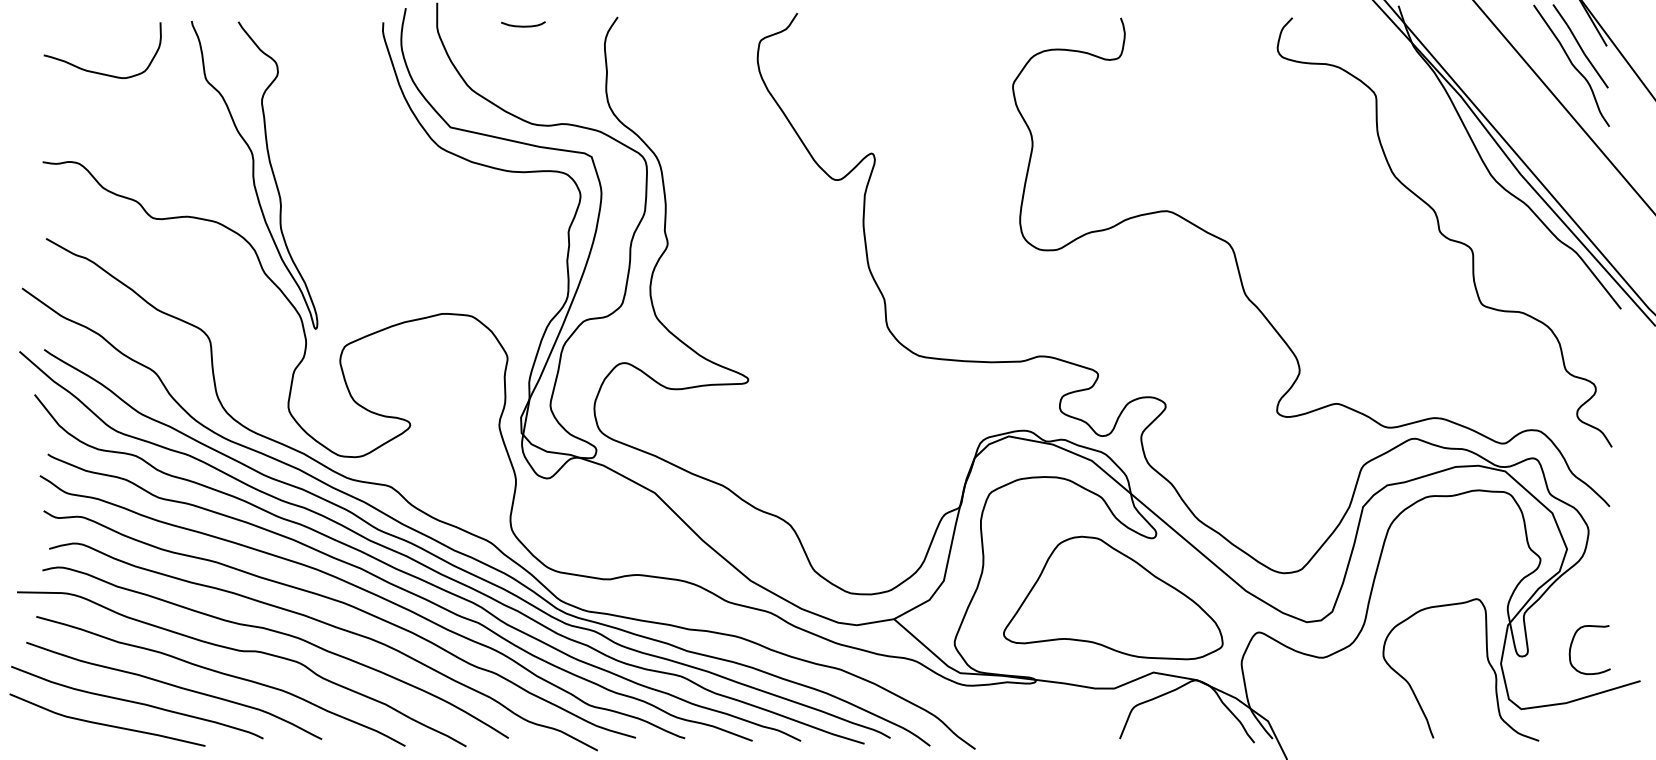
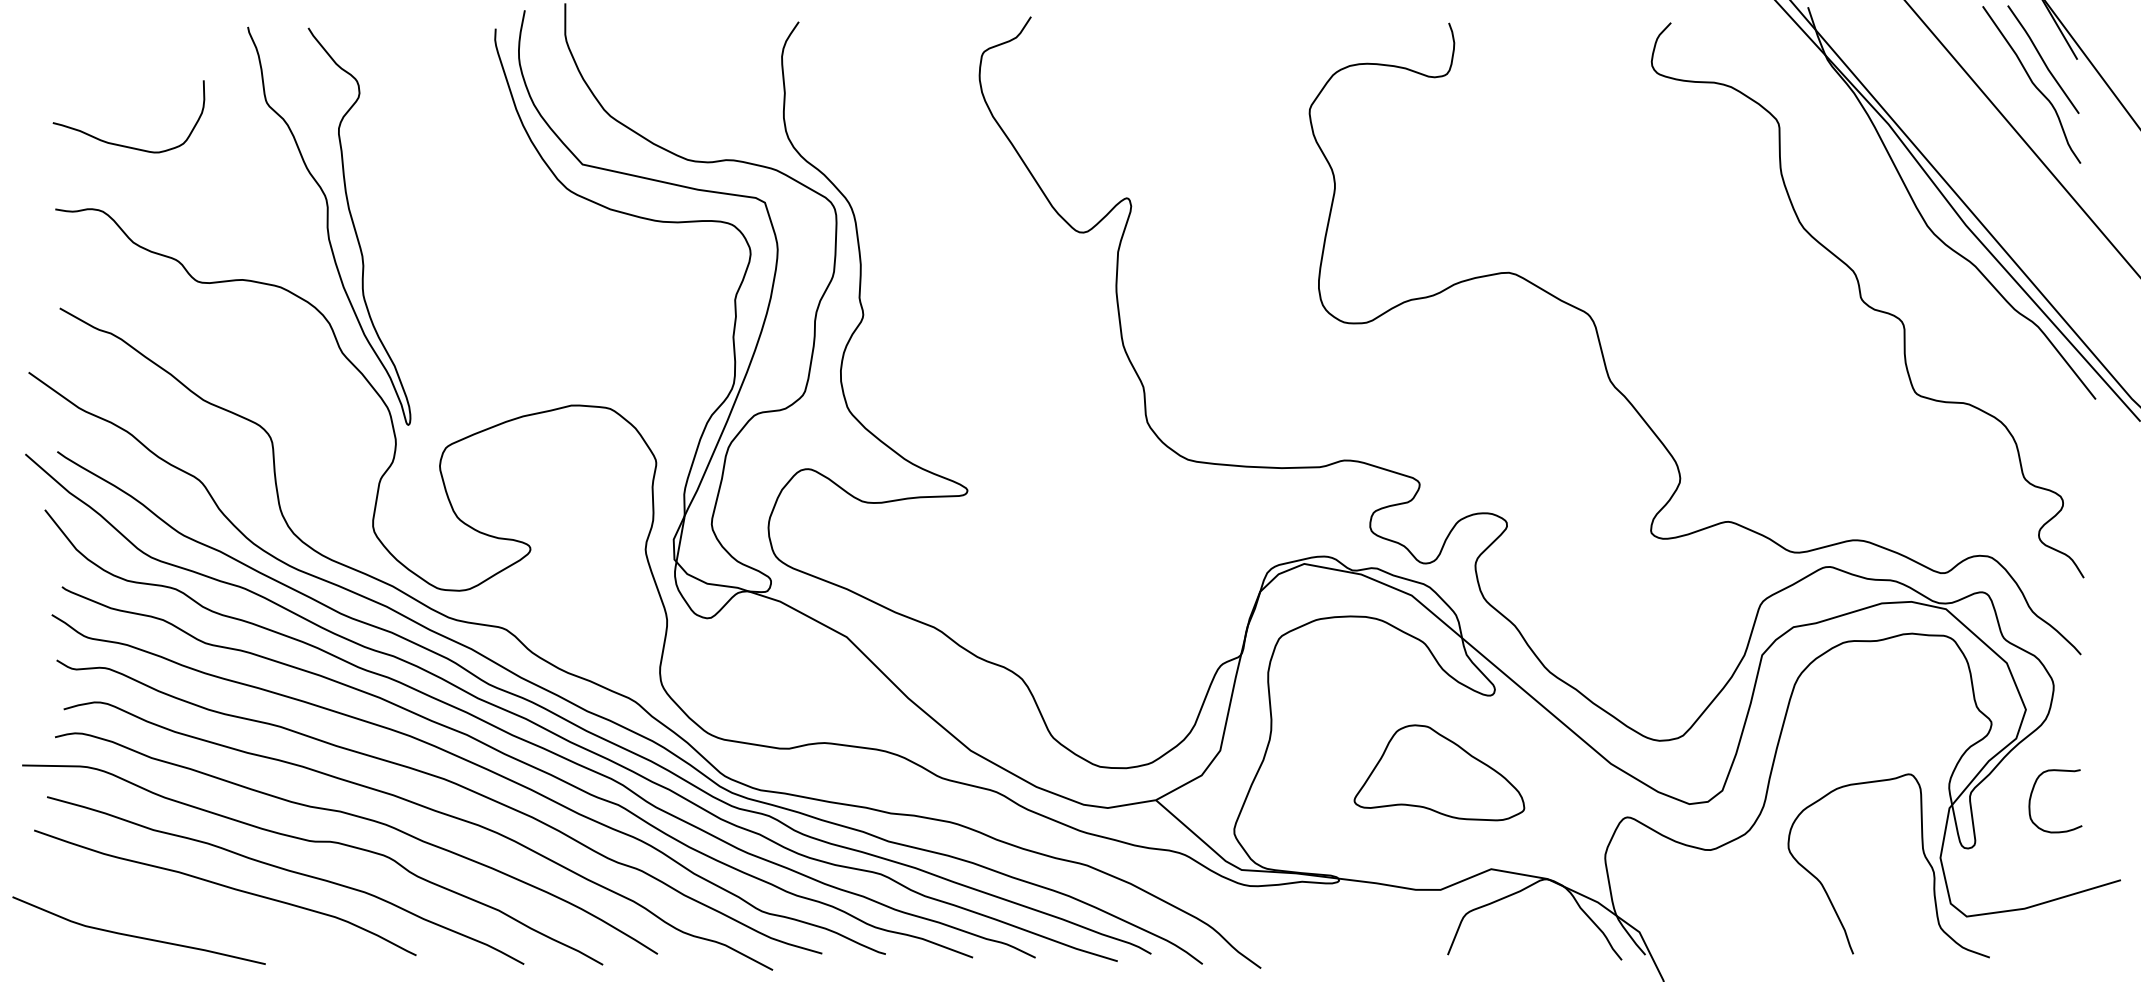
curve: (523, 25) -> (676, 32), removed
curve: (100, 72) -> (126, 145), moved
part: (1113, 597) -> (1439, 772), size x0.6
curve: (1572, 644) -> (2032, 794), moved
curve: (137, 702) -> (177, 907), removed

